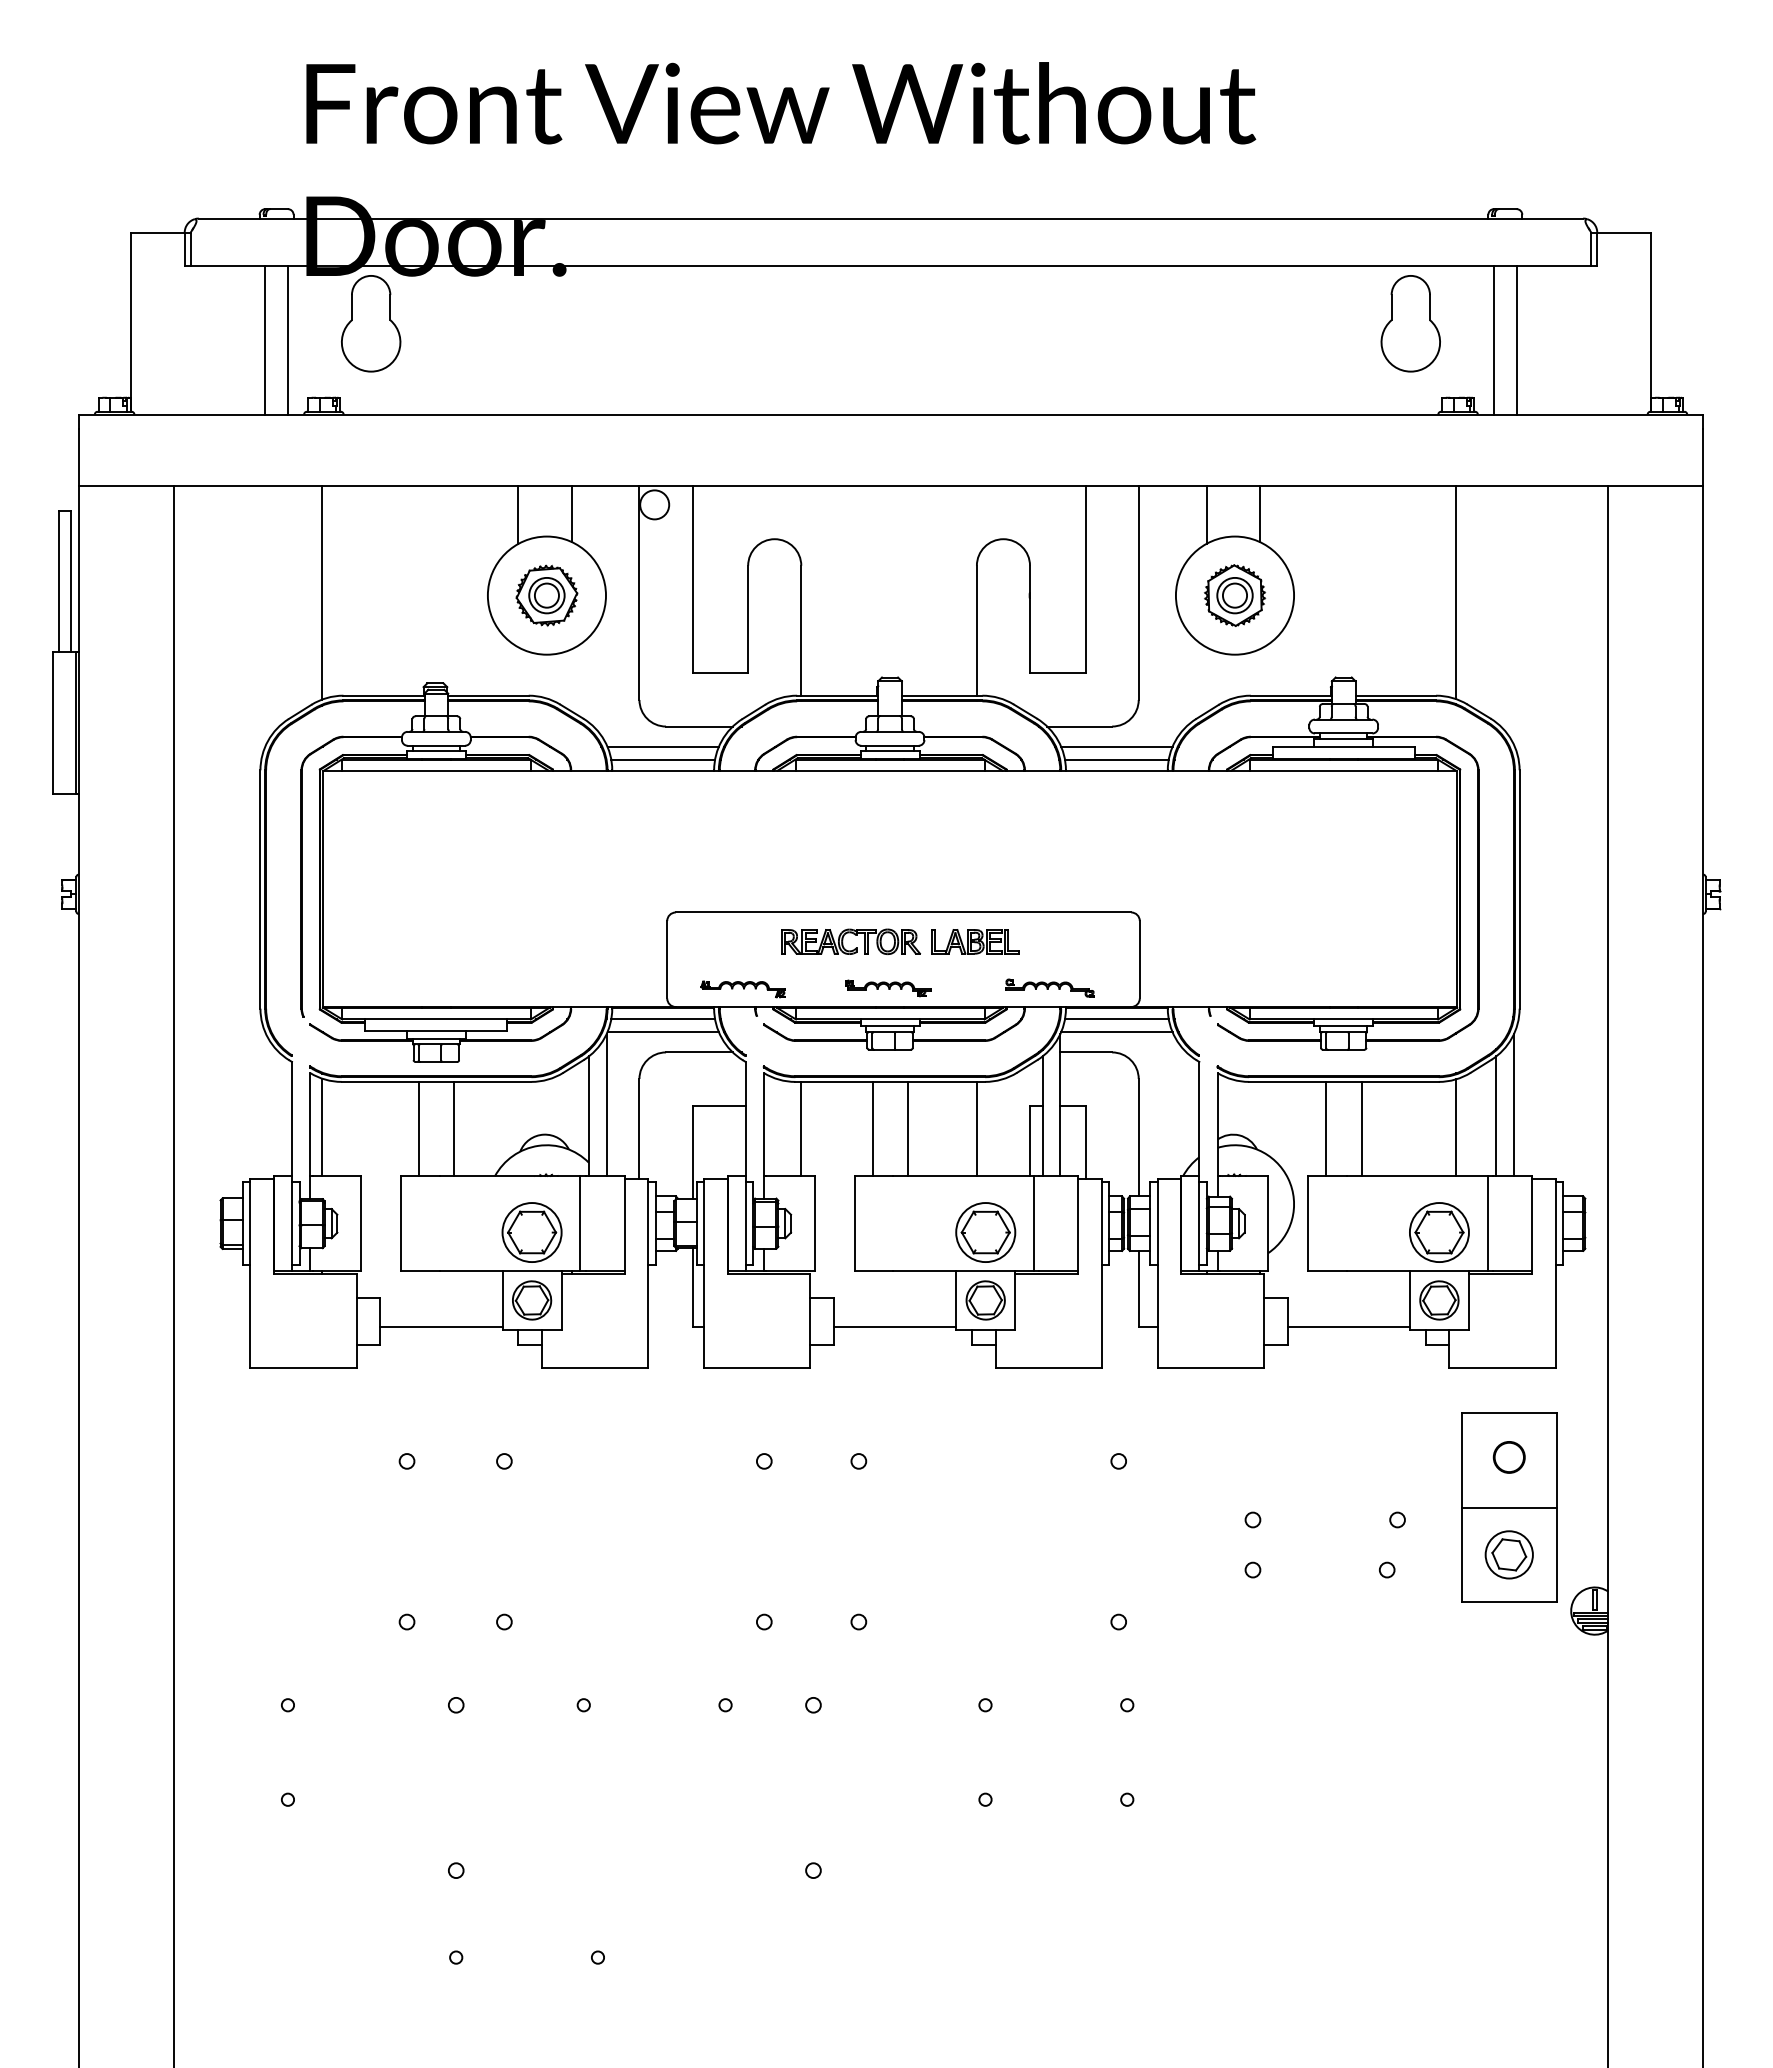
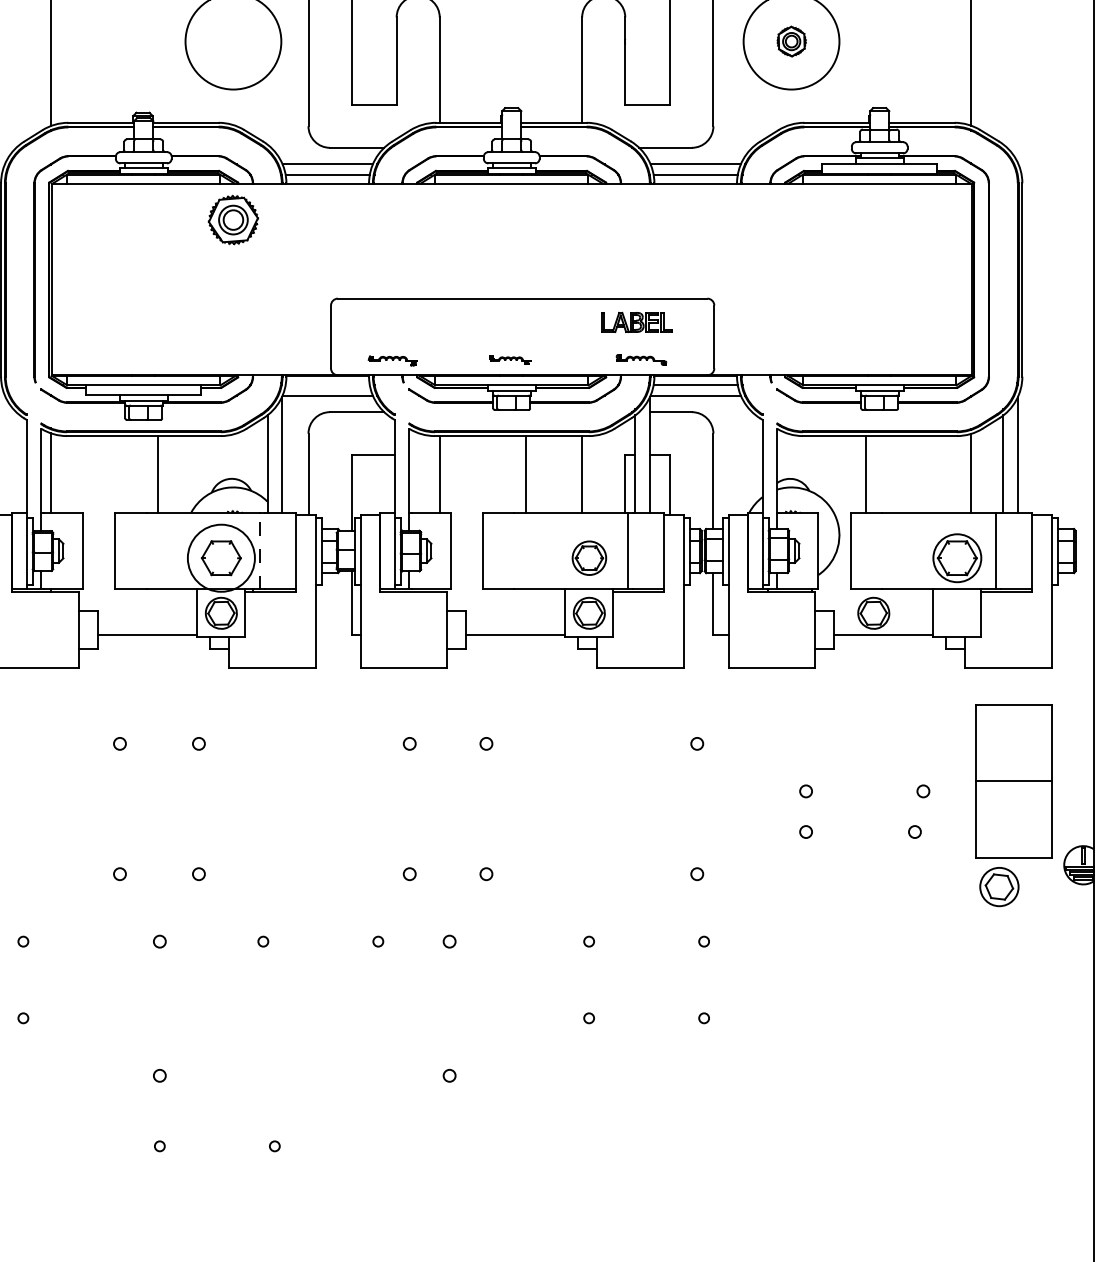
part: (546, 595) -> (233, 219), moved
part: (1235, 595) -> (791, 41), size x0.6
part: (843, 941) -> (473, 322), removed
part: (975, 941) -> (637, 322), moved
part: (1049, 987) -> (641, 359), size x0.7
part: (888, 988) -> (510, 360), size x0.6
part: (742, 989) -> (392, 361), size x0.7
line: (663, 1019) -> (327, 385), removed
line: (418, 1128) -> (129, 473), removed
line: (872, 1128) -> (497, 473), removed
line: (1361, 1128) -> (894, 473), removed
line: (580, 1223) -> (260, 550), solid -> dashed
circle: (531, 1232) -> (220, 558), size x1.4
part: (985, 1232) -> (589, 558), size x0.7
part: (1439, 1300) -> (873, 613), moved
circle: (1508, 1457) -> (1013, 740), removed
part: (1508, 1554) -> (998, 886), moved

